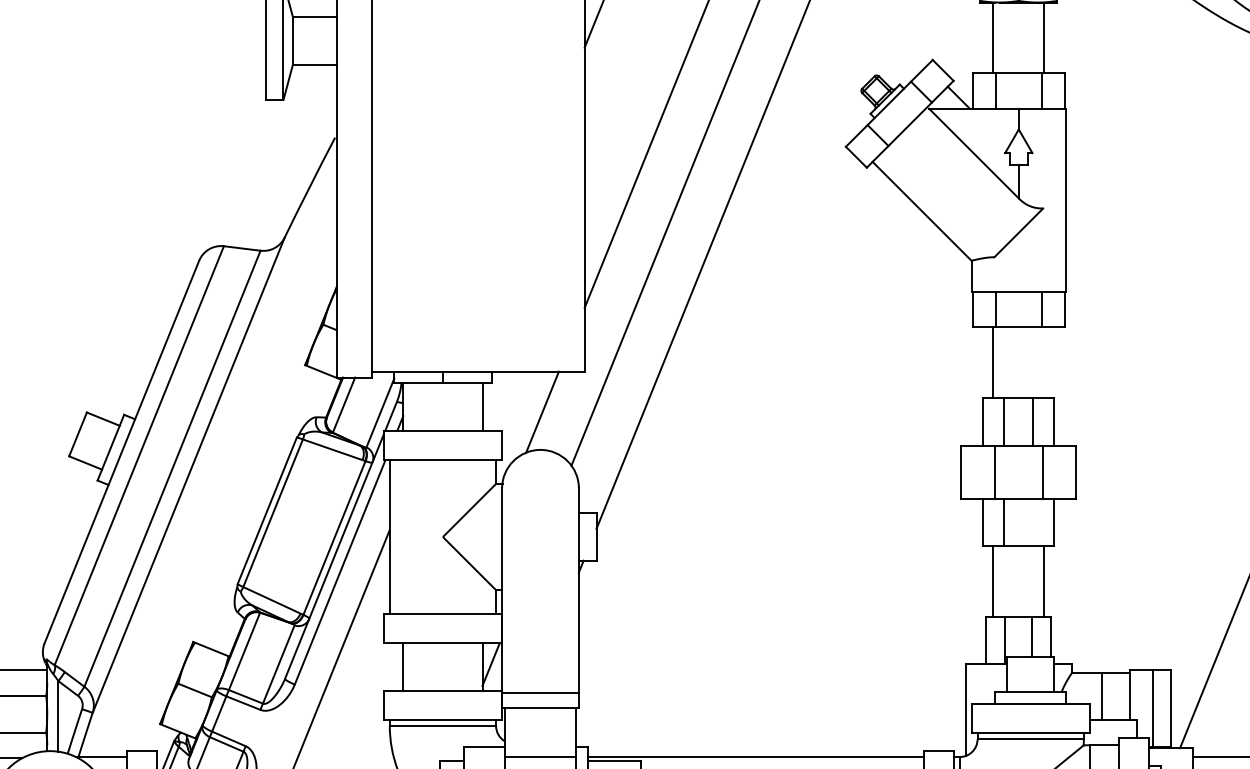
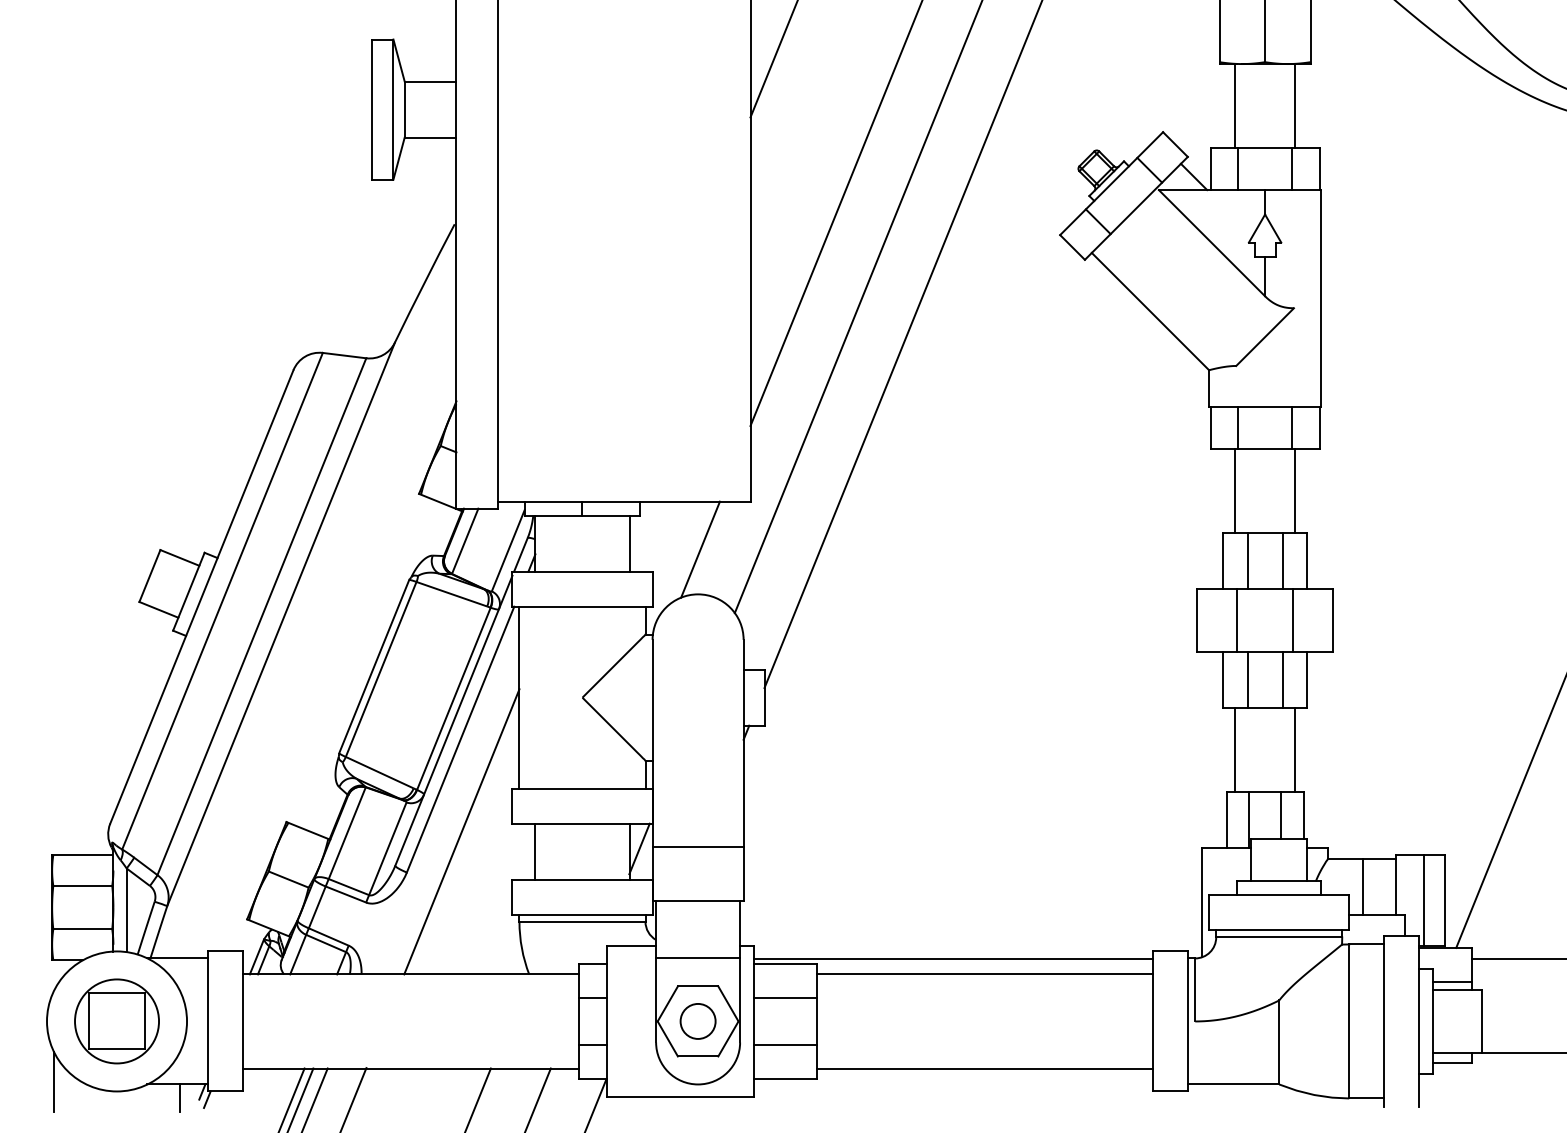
line: (1044, 363) -> (1295, 491), added
line: (1033, 522) -> (1282, 680), added
line: (539, 692) -> (697, 847), moved

